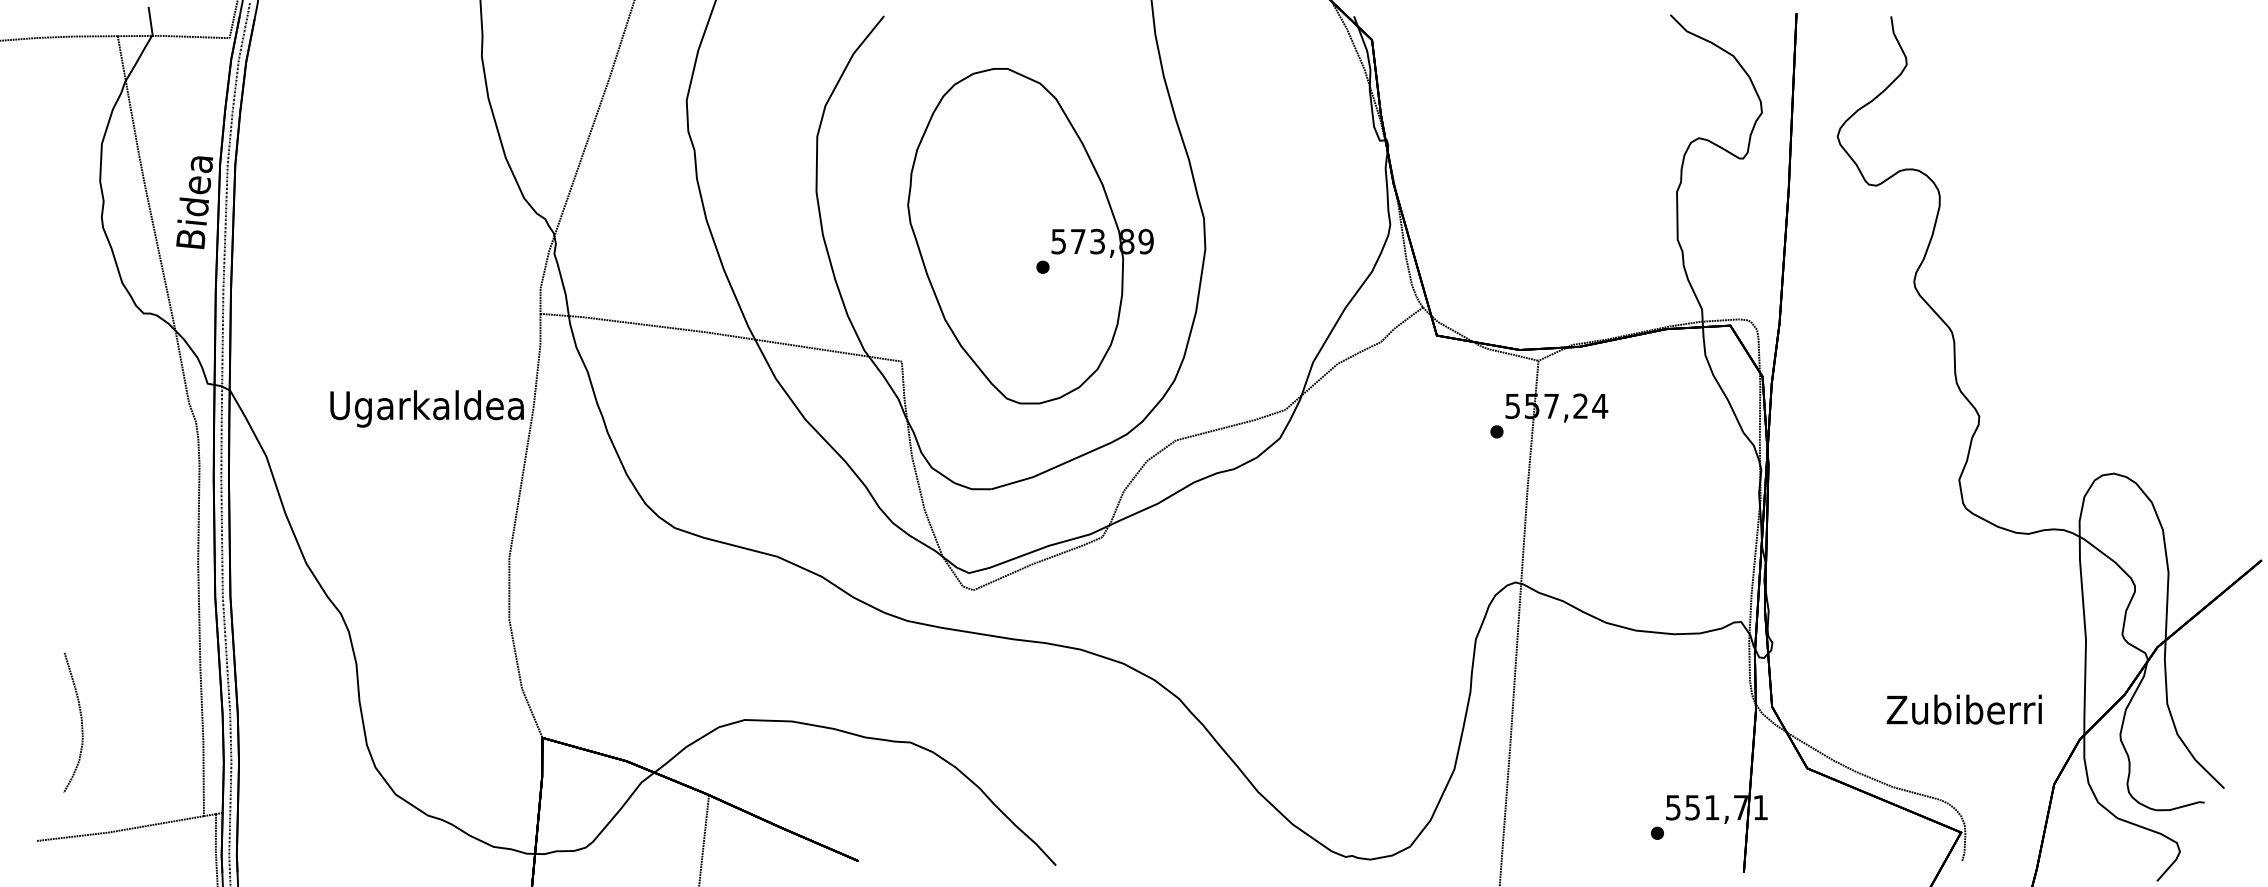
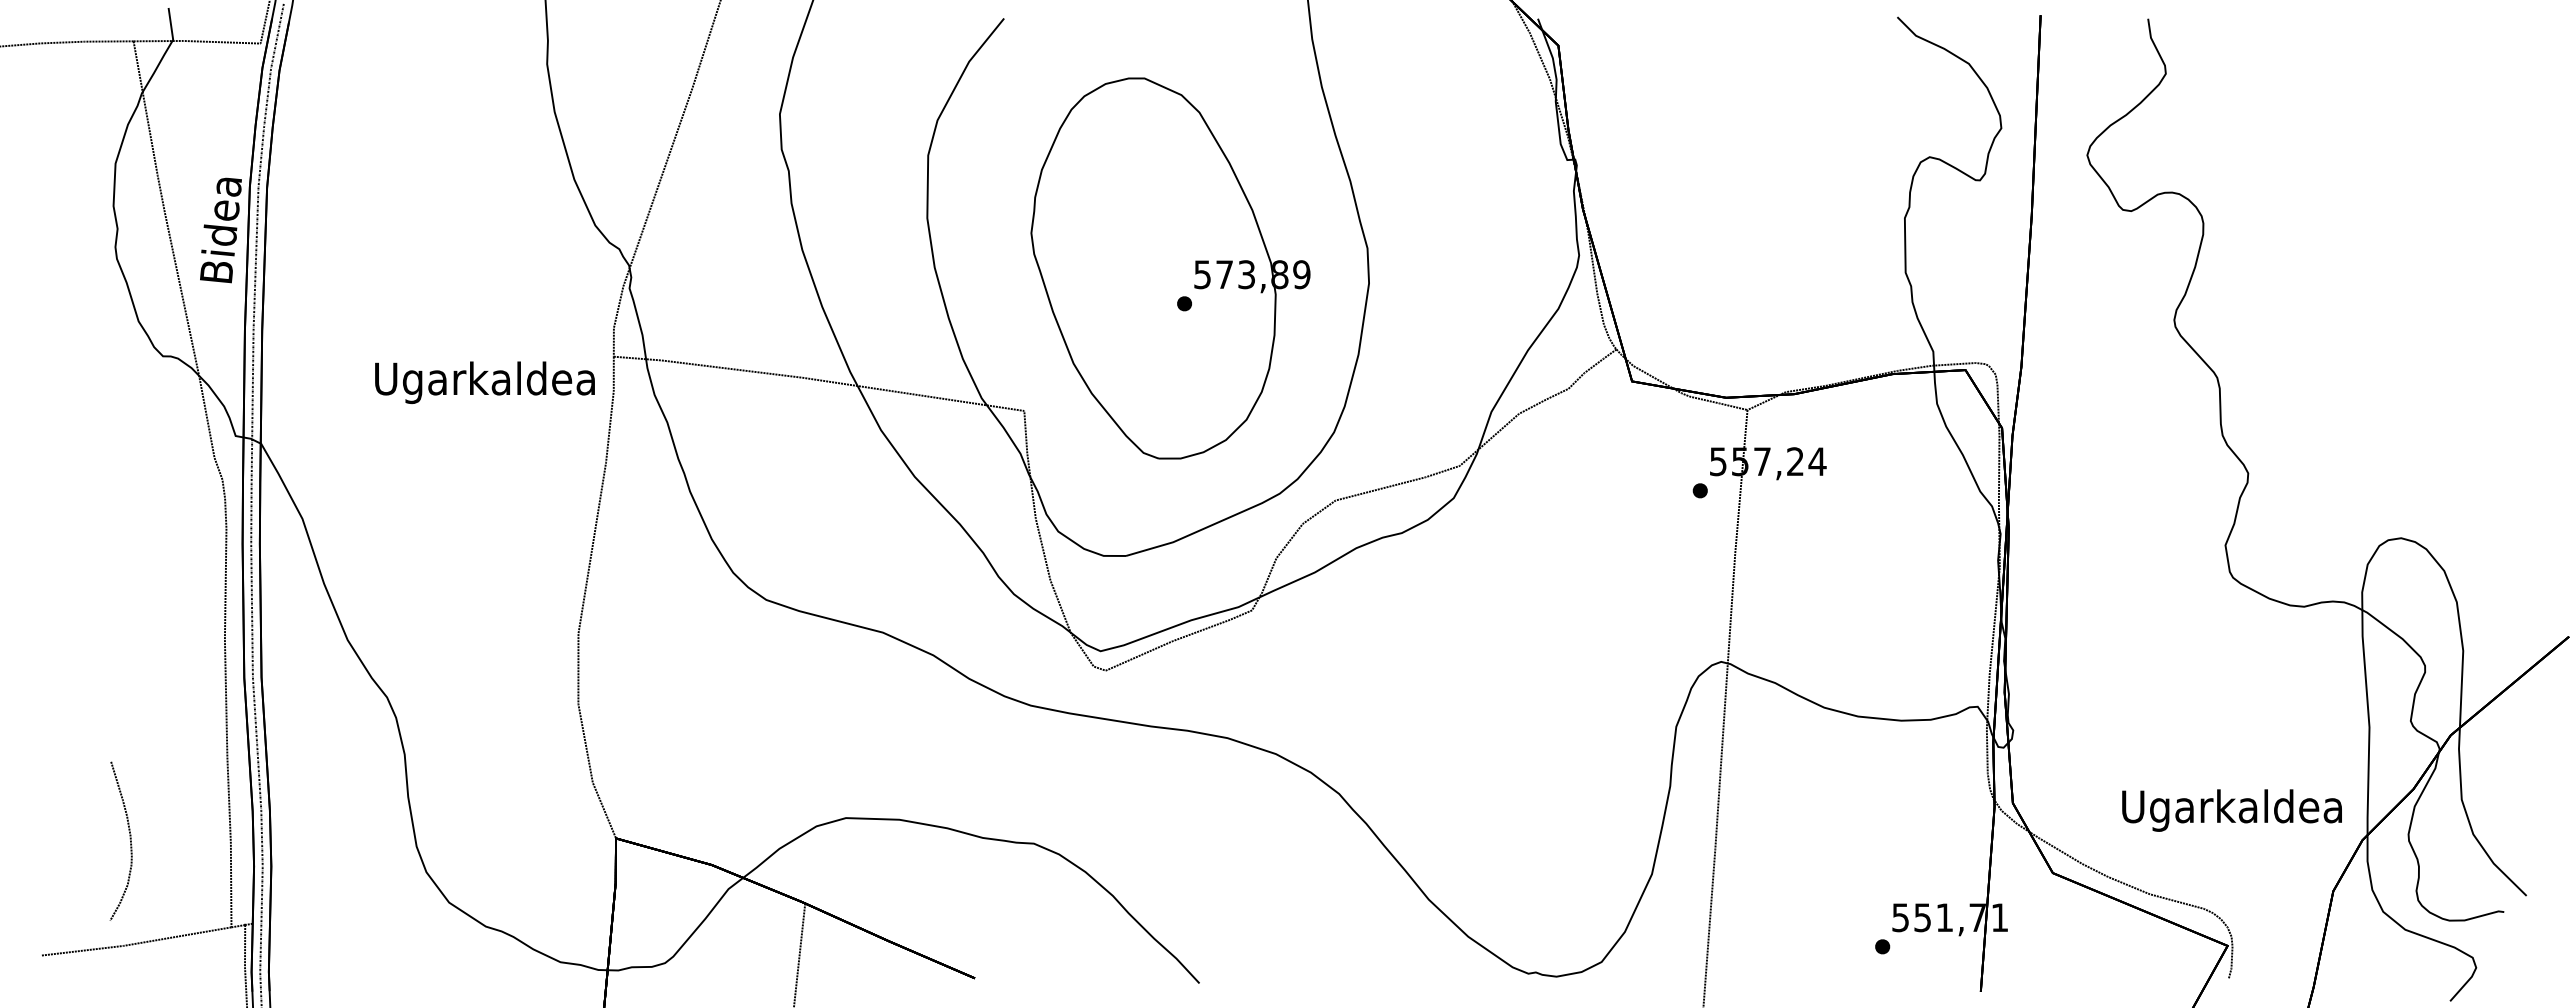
text: (426, 408) -> (484, 382), moved
text: (1964, 713) -> (2231, 810), Zubiberri -> Ugarkaldea
curve: (80, 720) -> (129, 838), moved

